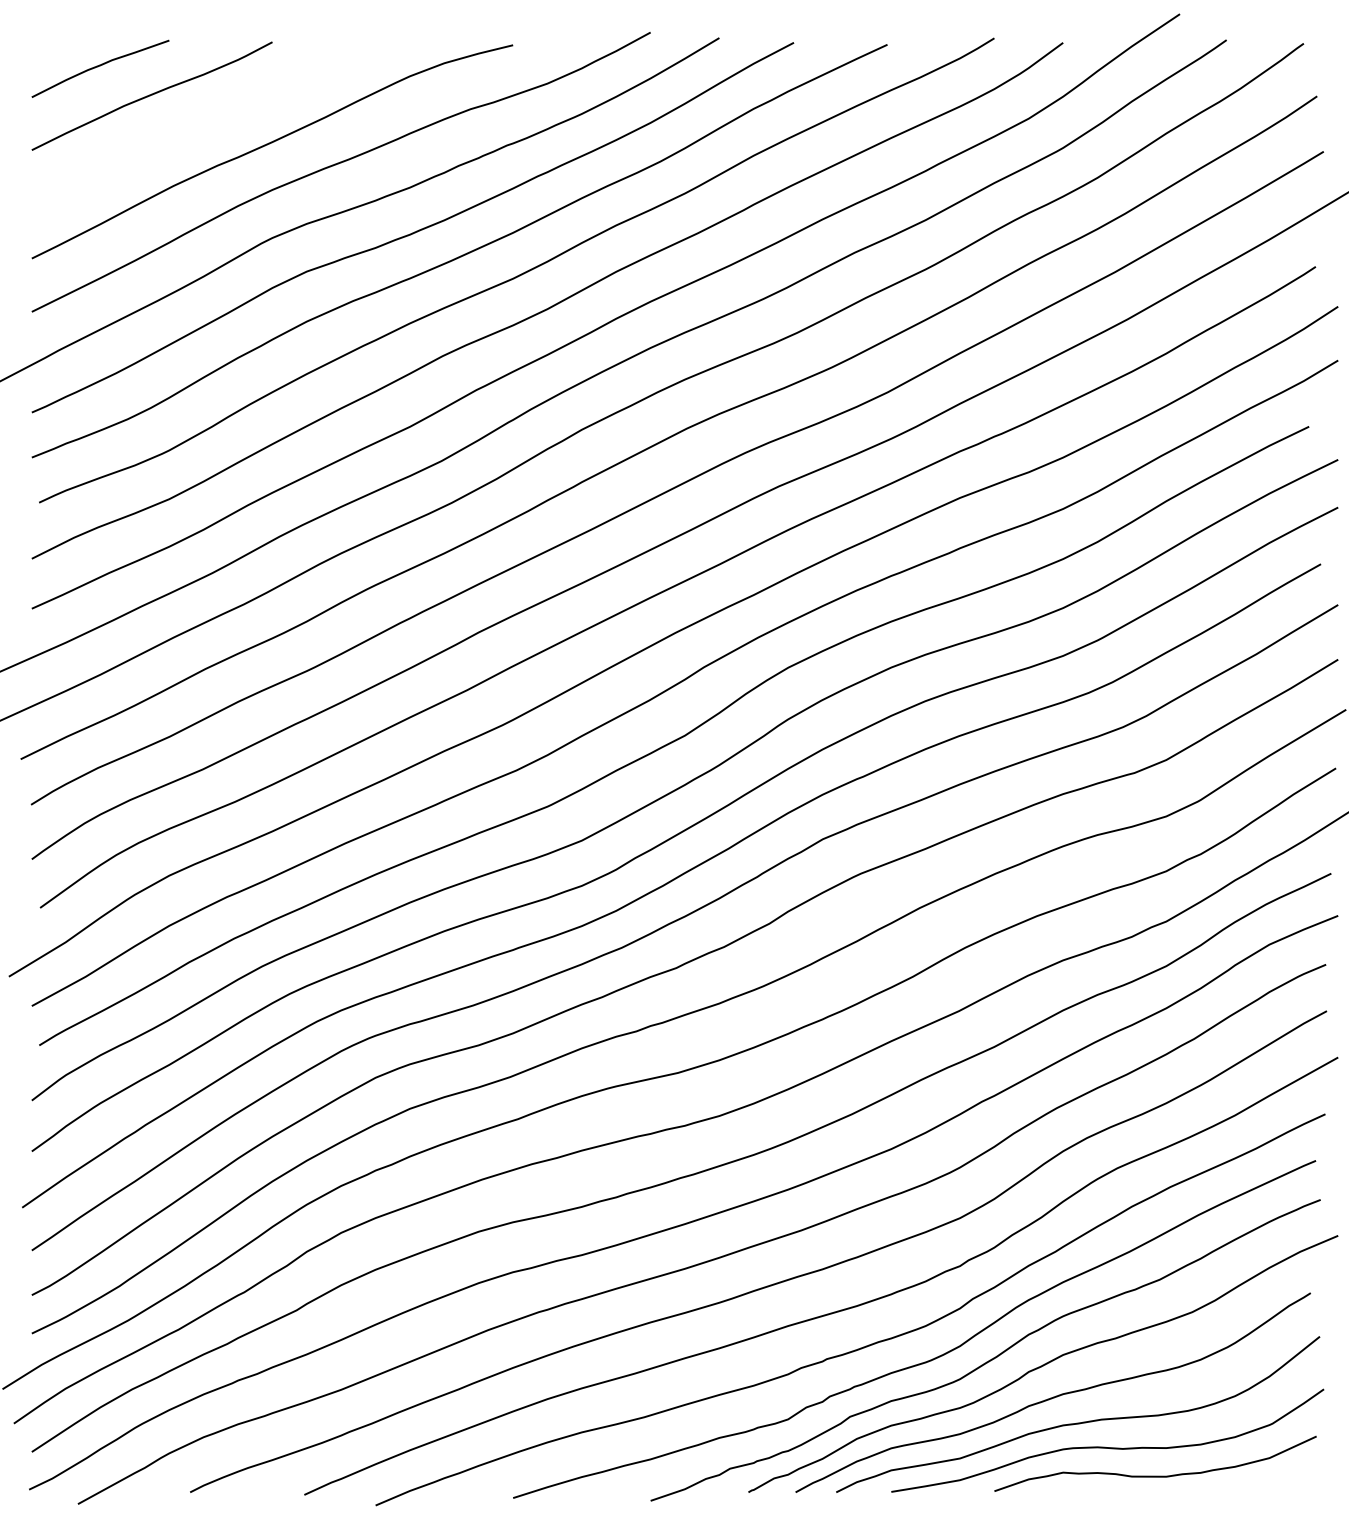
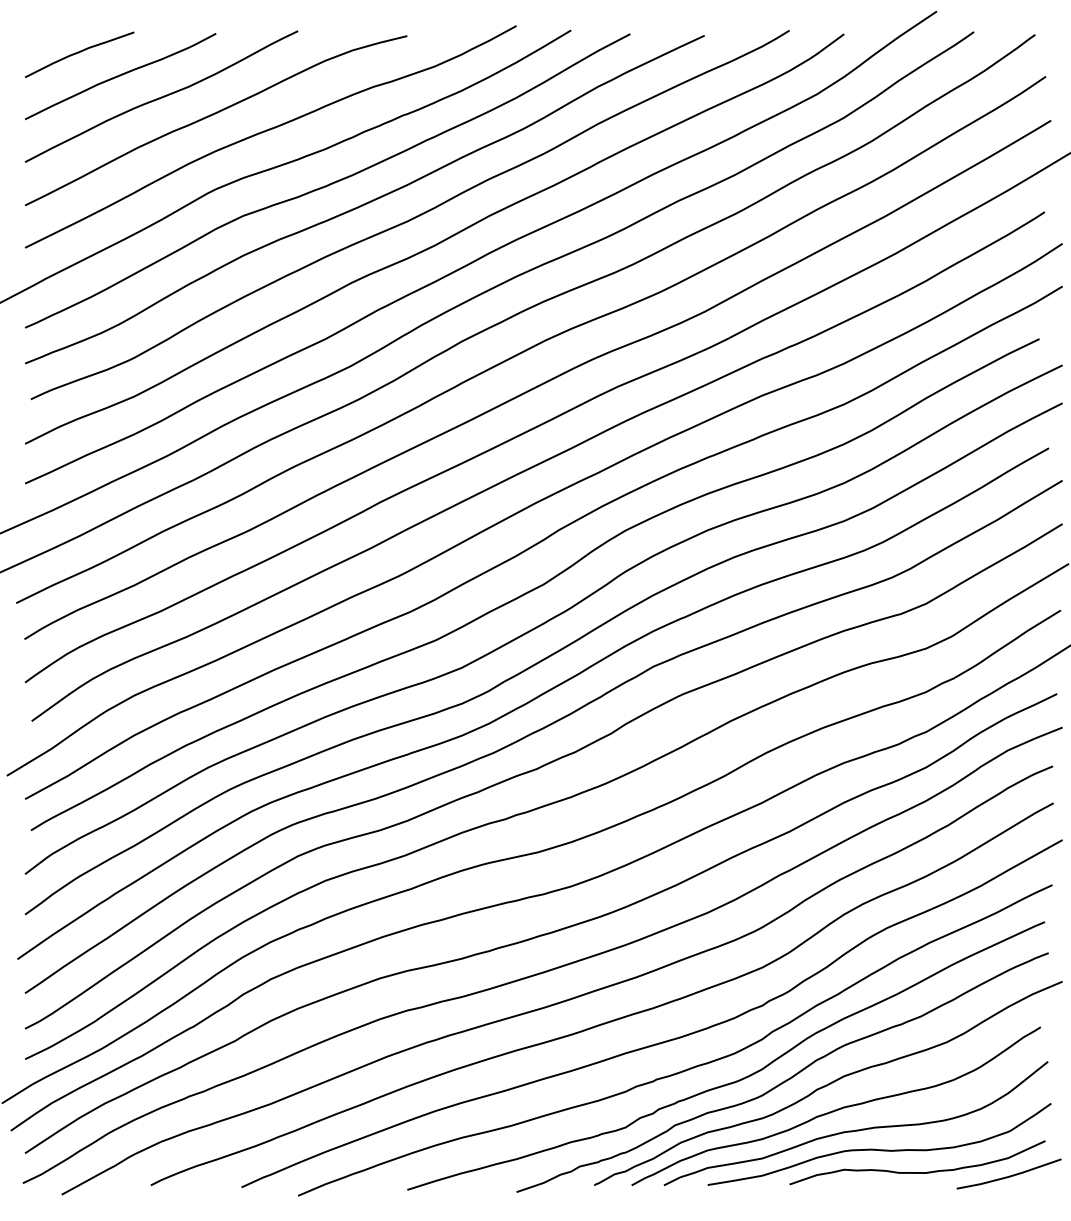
curve: (203, 121) -> (161, 96), added
line: (1271, 1479) -> (1009, 1175), added

